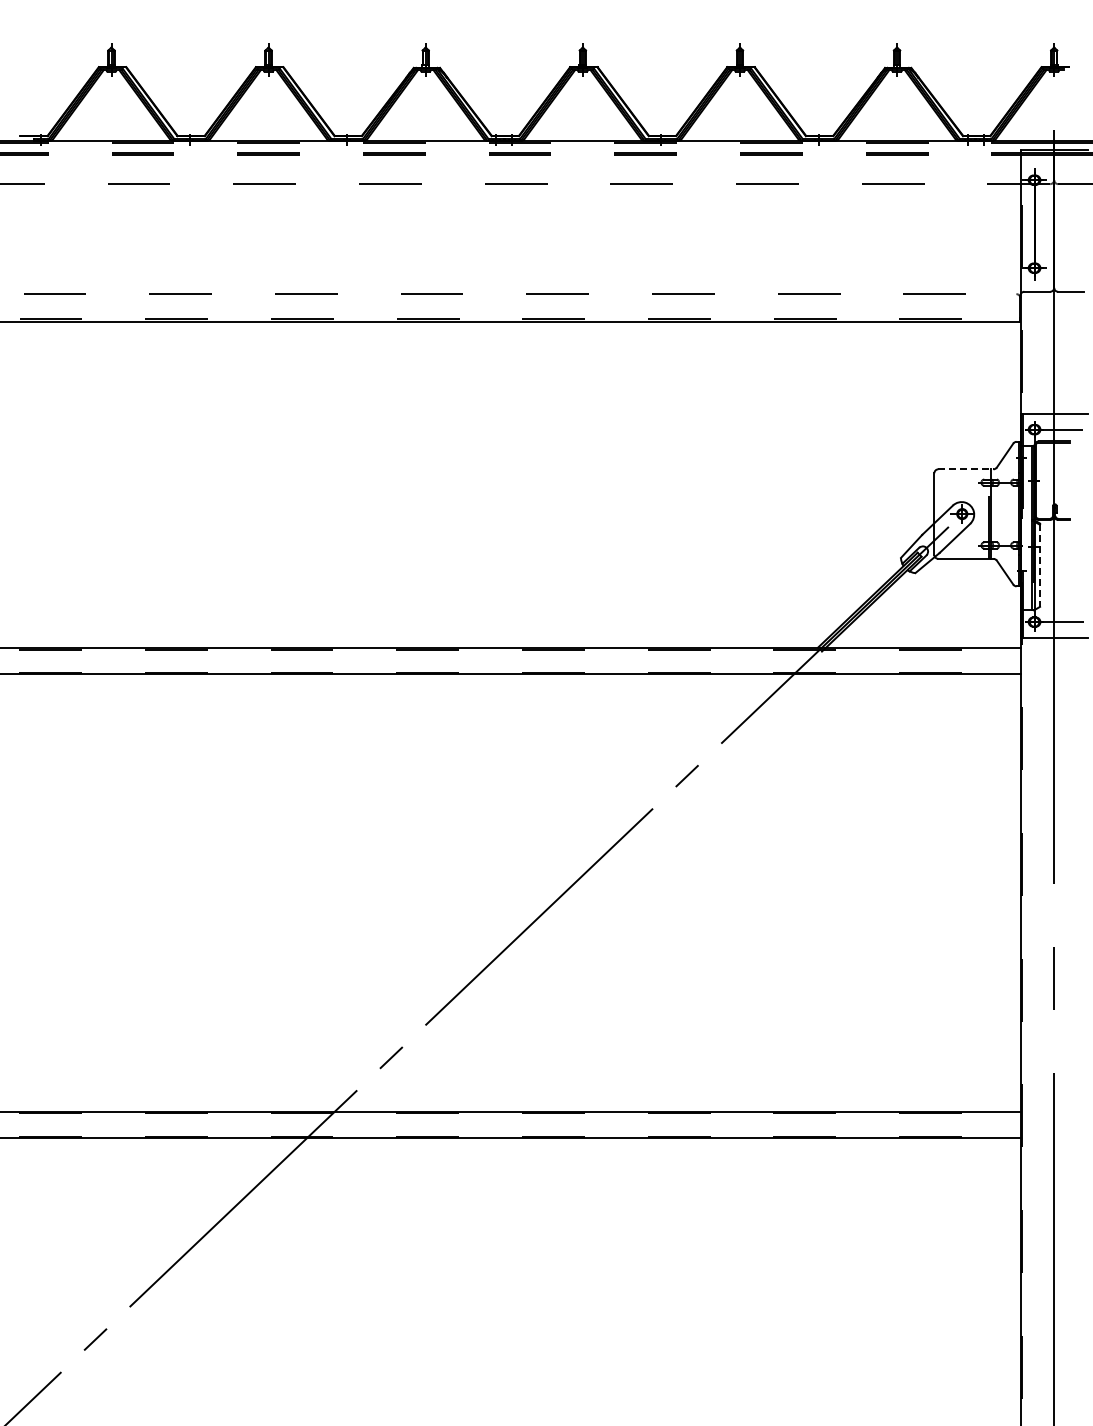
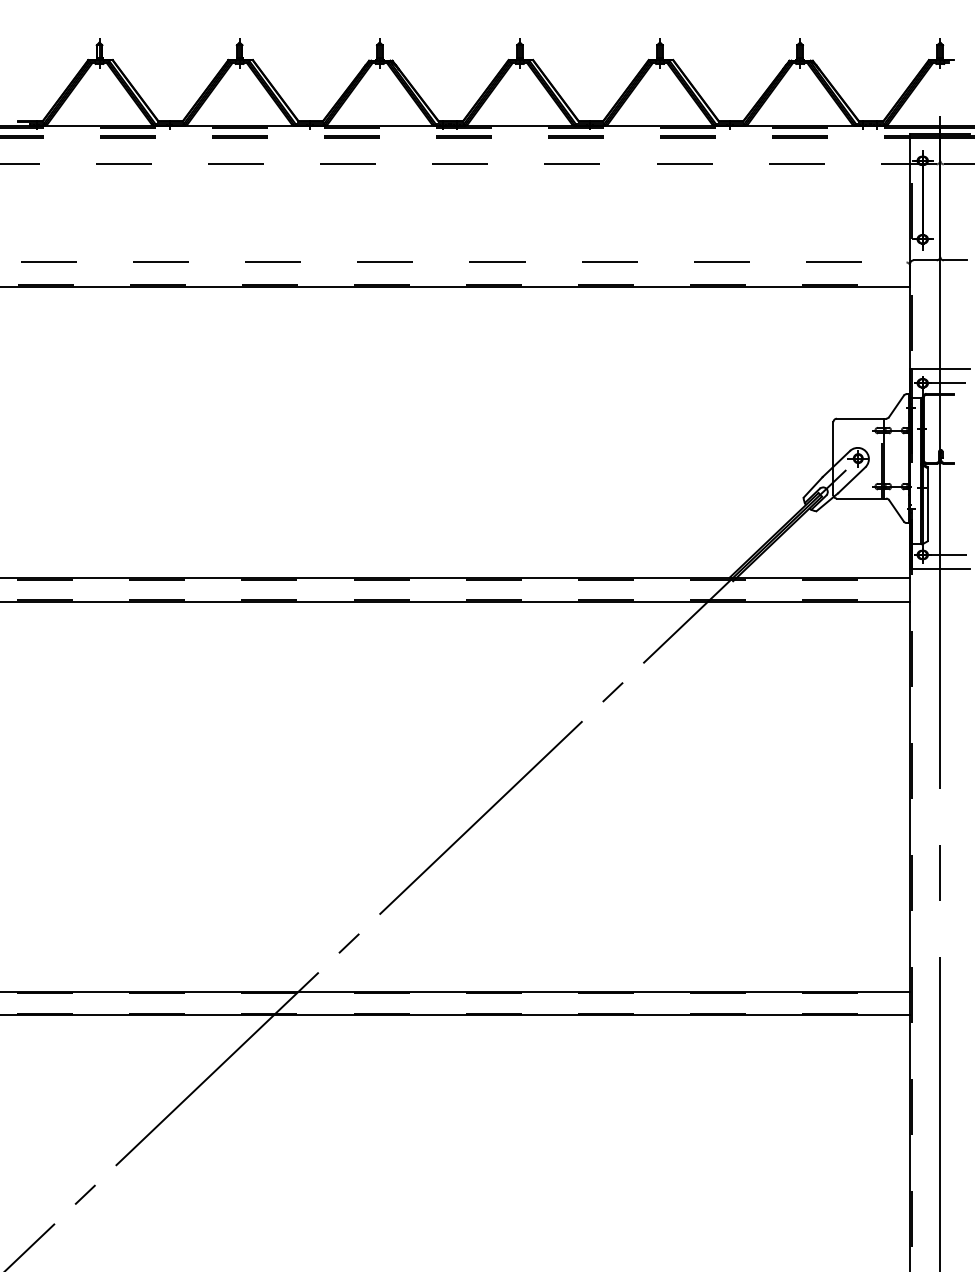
line: (965, 469) -> (861, 418), dashed -> solid
line: (1040, 565) -> (928, 504), dashed -> solid

